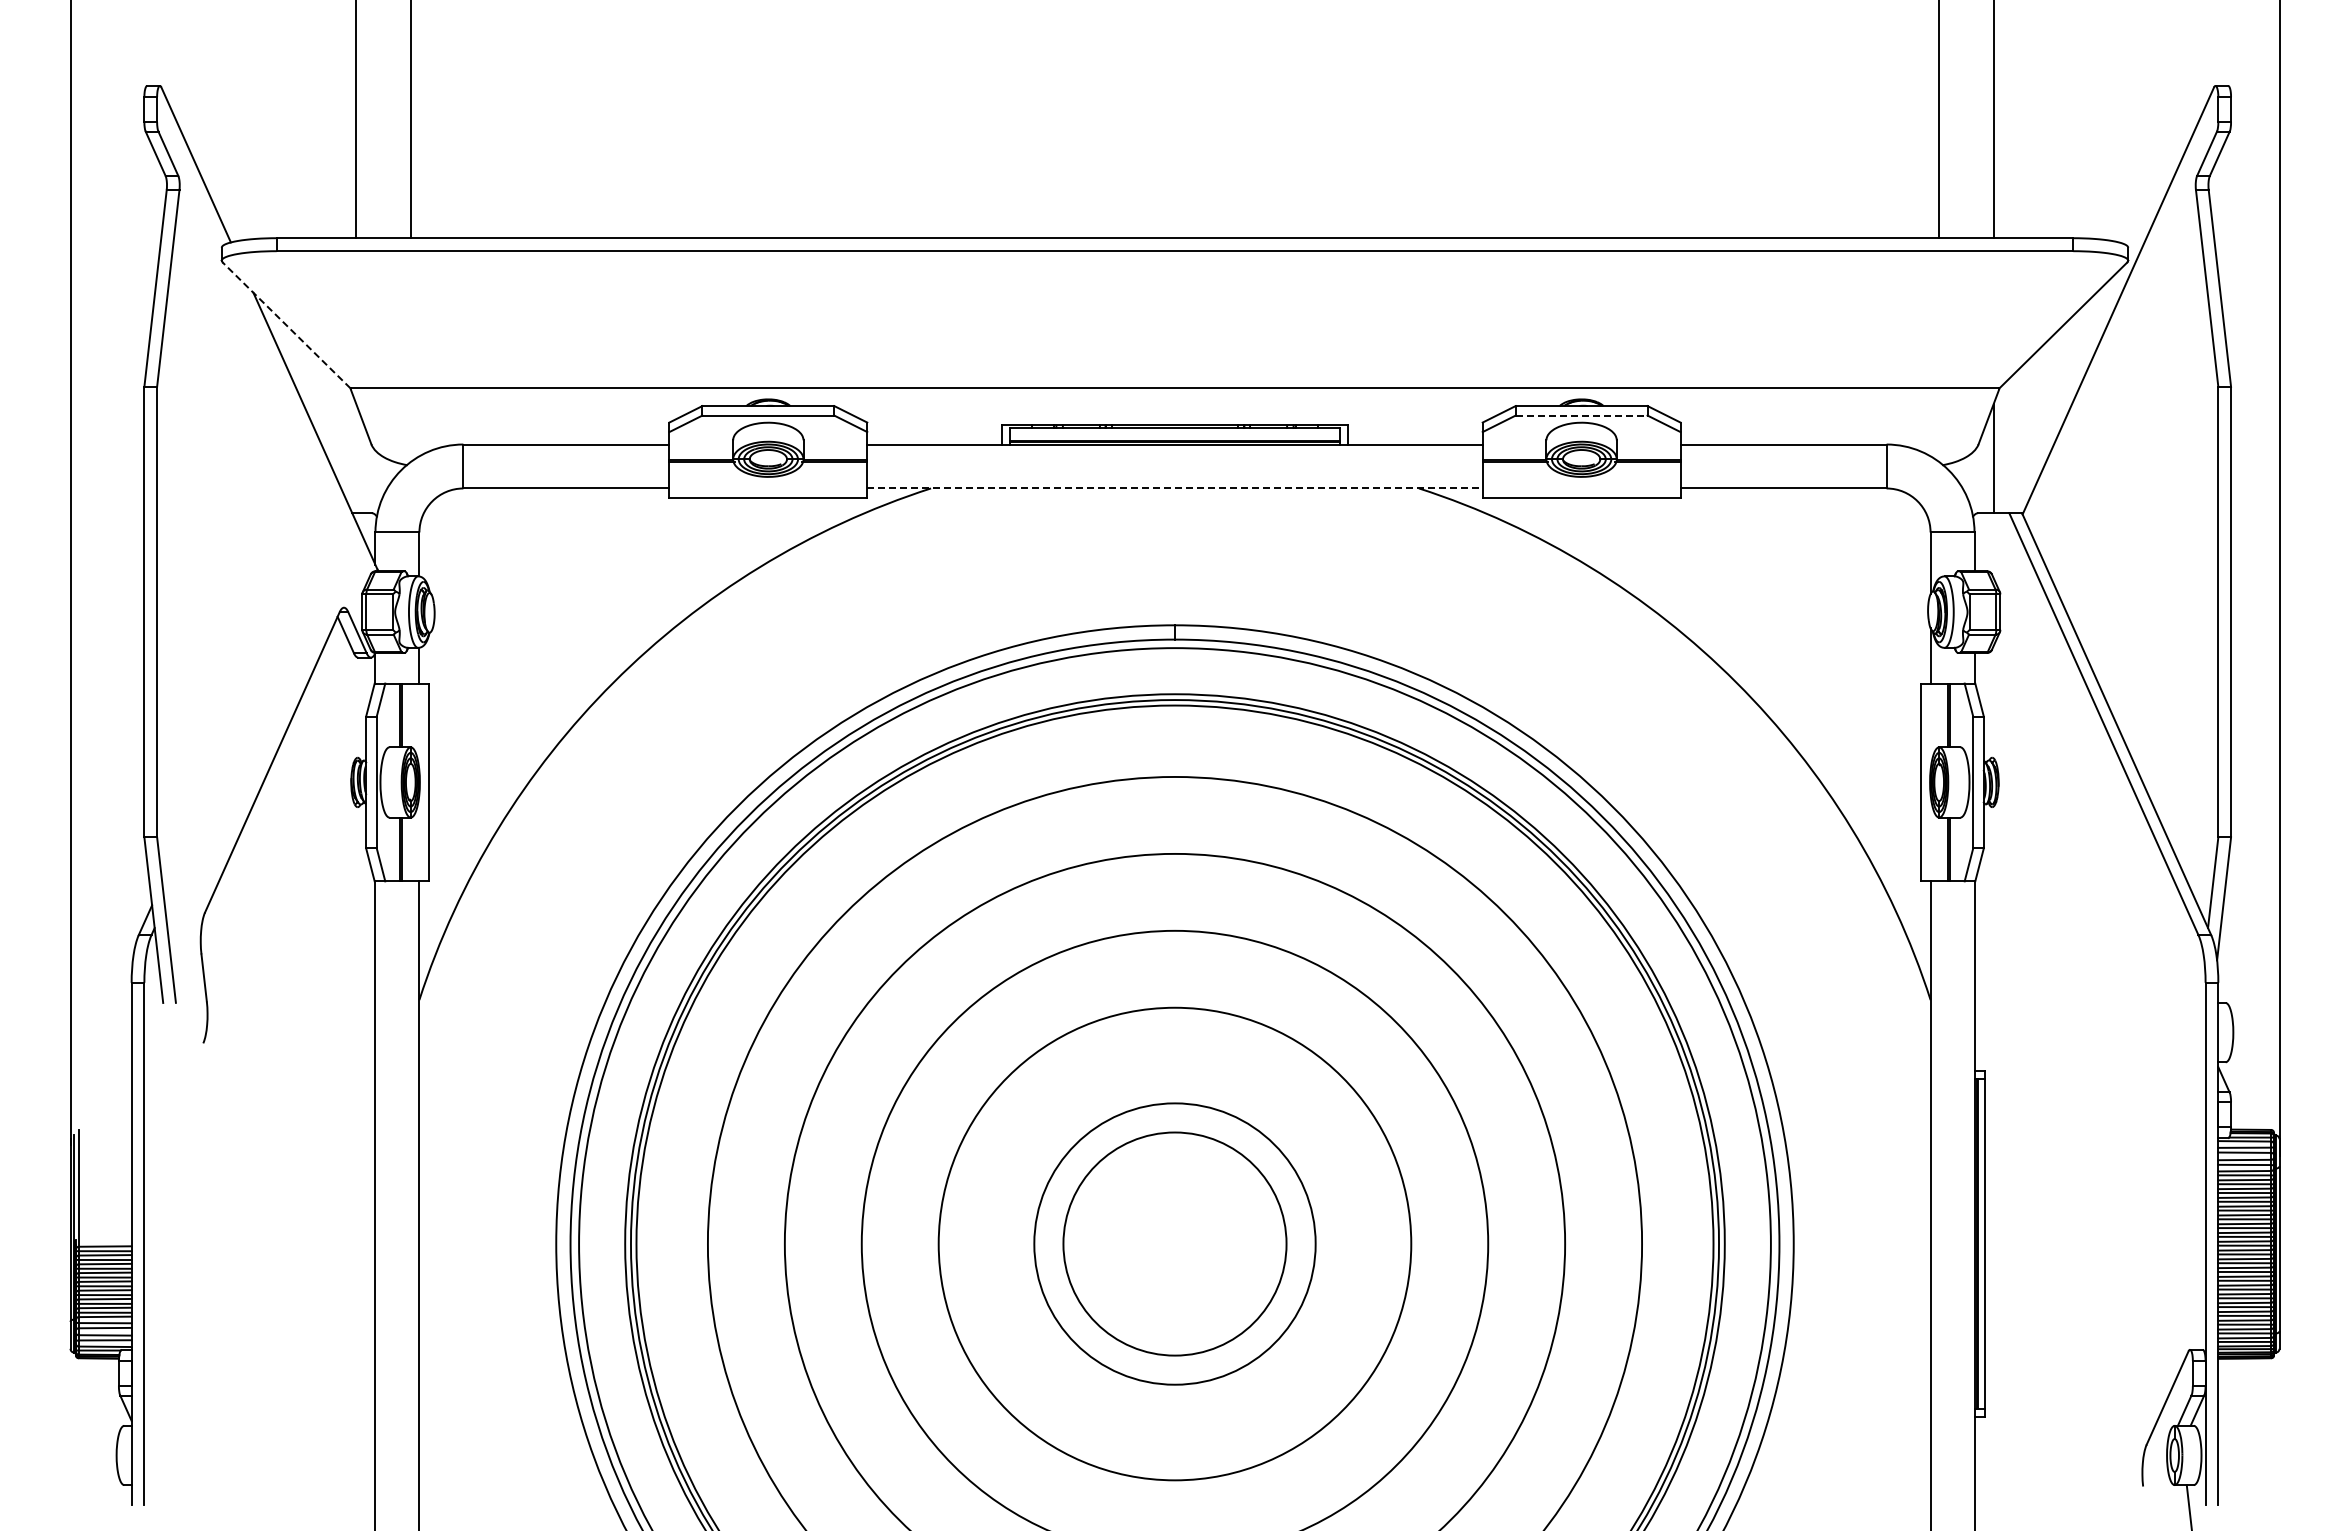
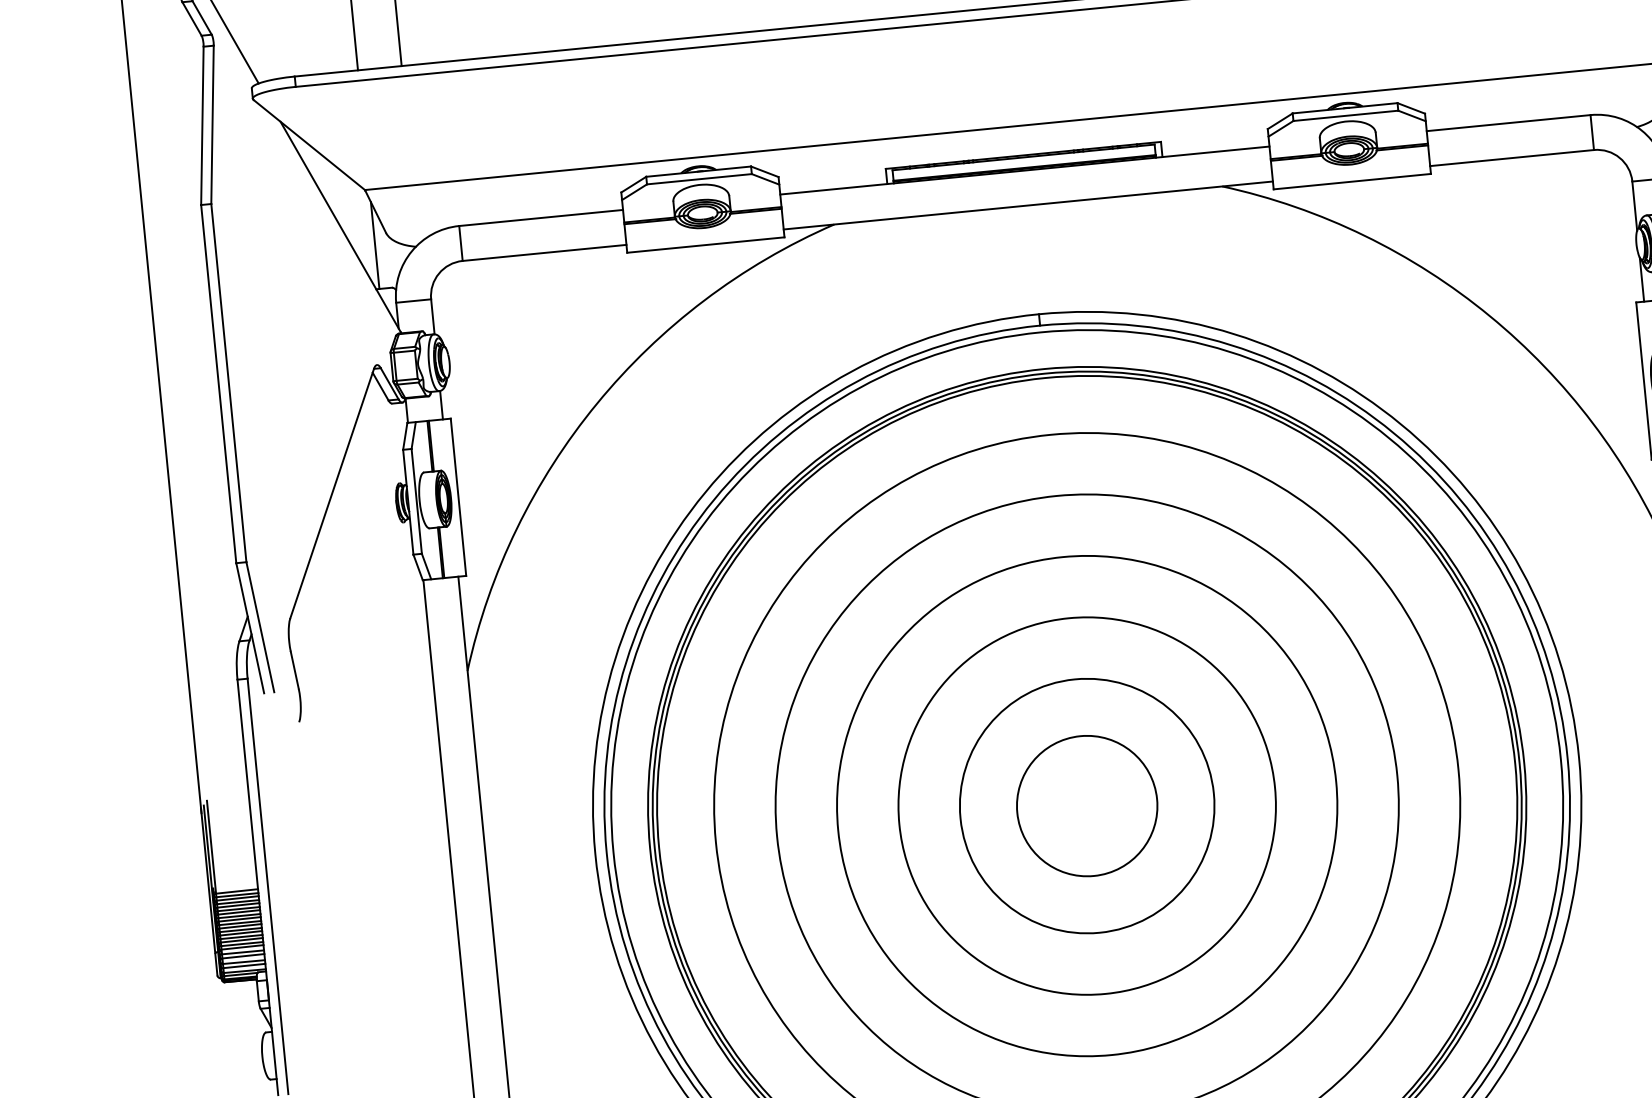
line: (286, 325) -> (309, 145), dashed -> solid
line: (1581, 415) -> (1345, 115), dashed -> solid
line: (356, 458) -> (375, 245), added
line: (1175, 488) -> (1028, 205), dashed -> solid
circle: (1174, 1243) -> (1086, 805), size x0.62
circle: (1174, 1243) -> (1086, 805), size x1.43

